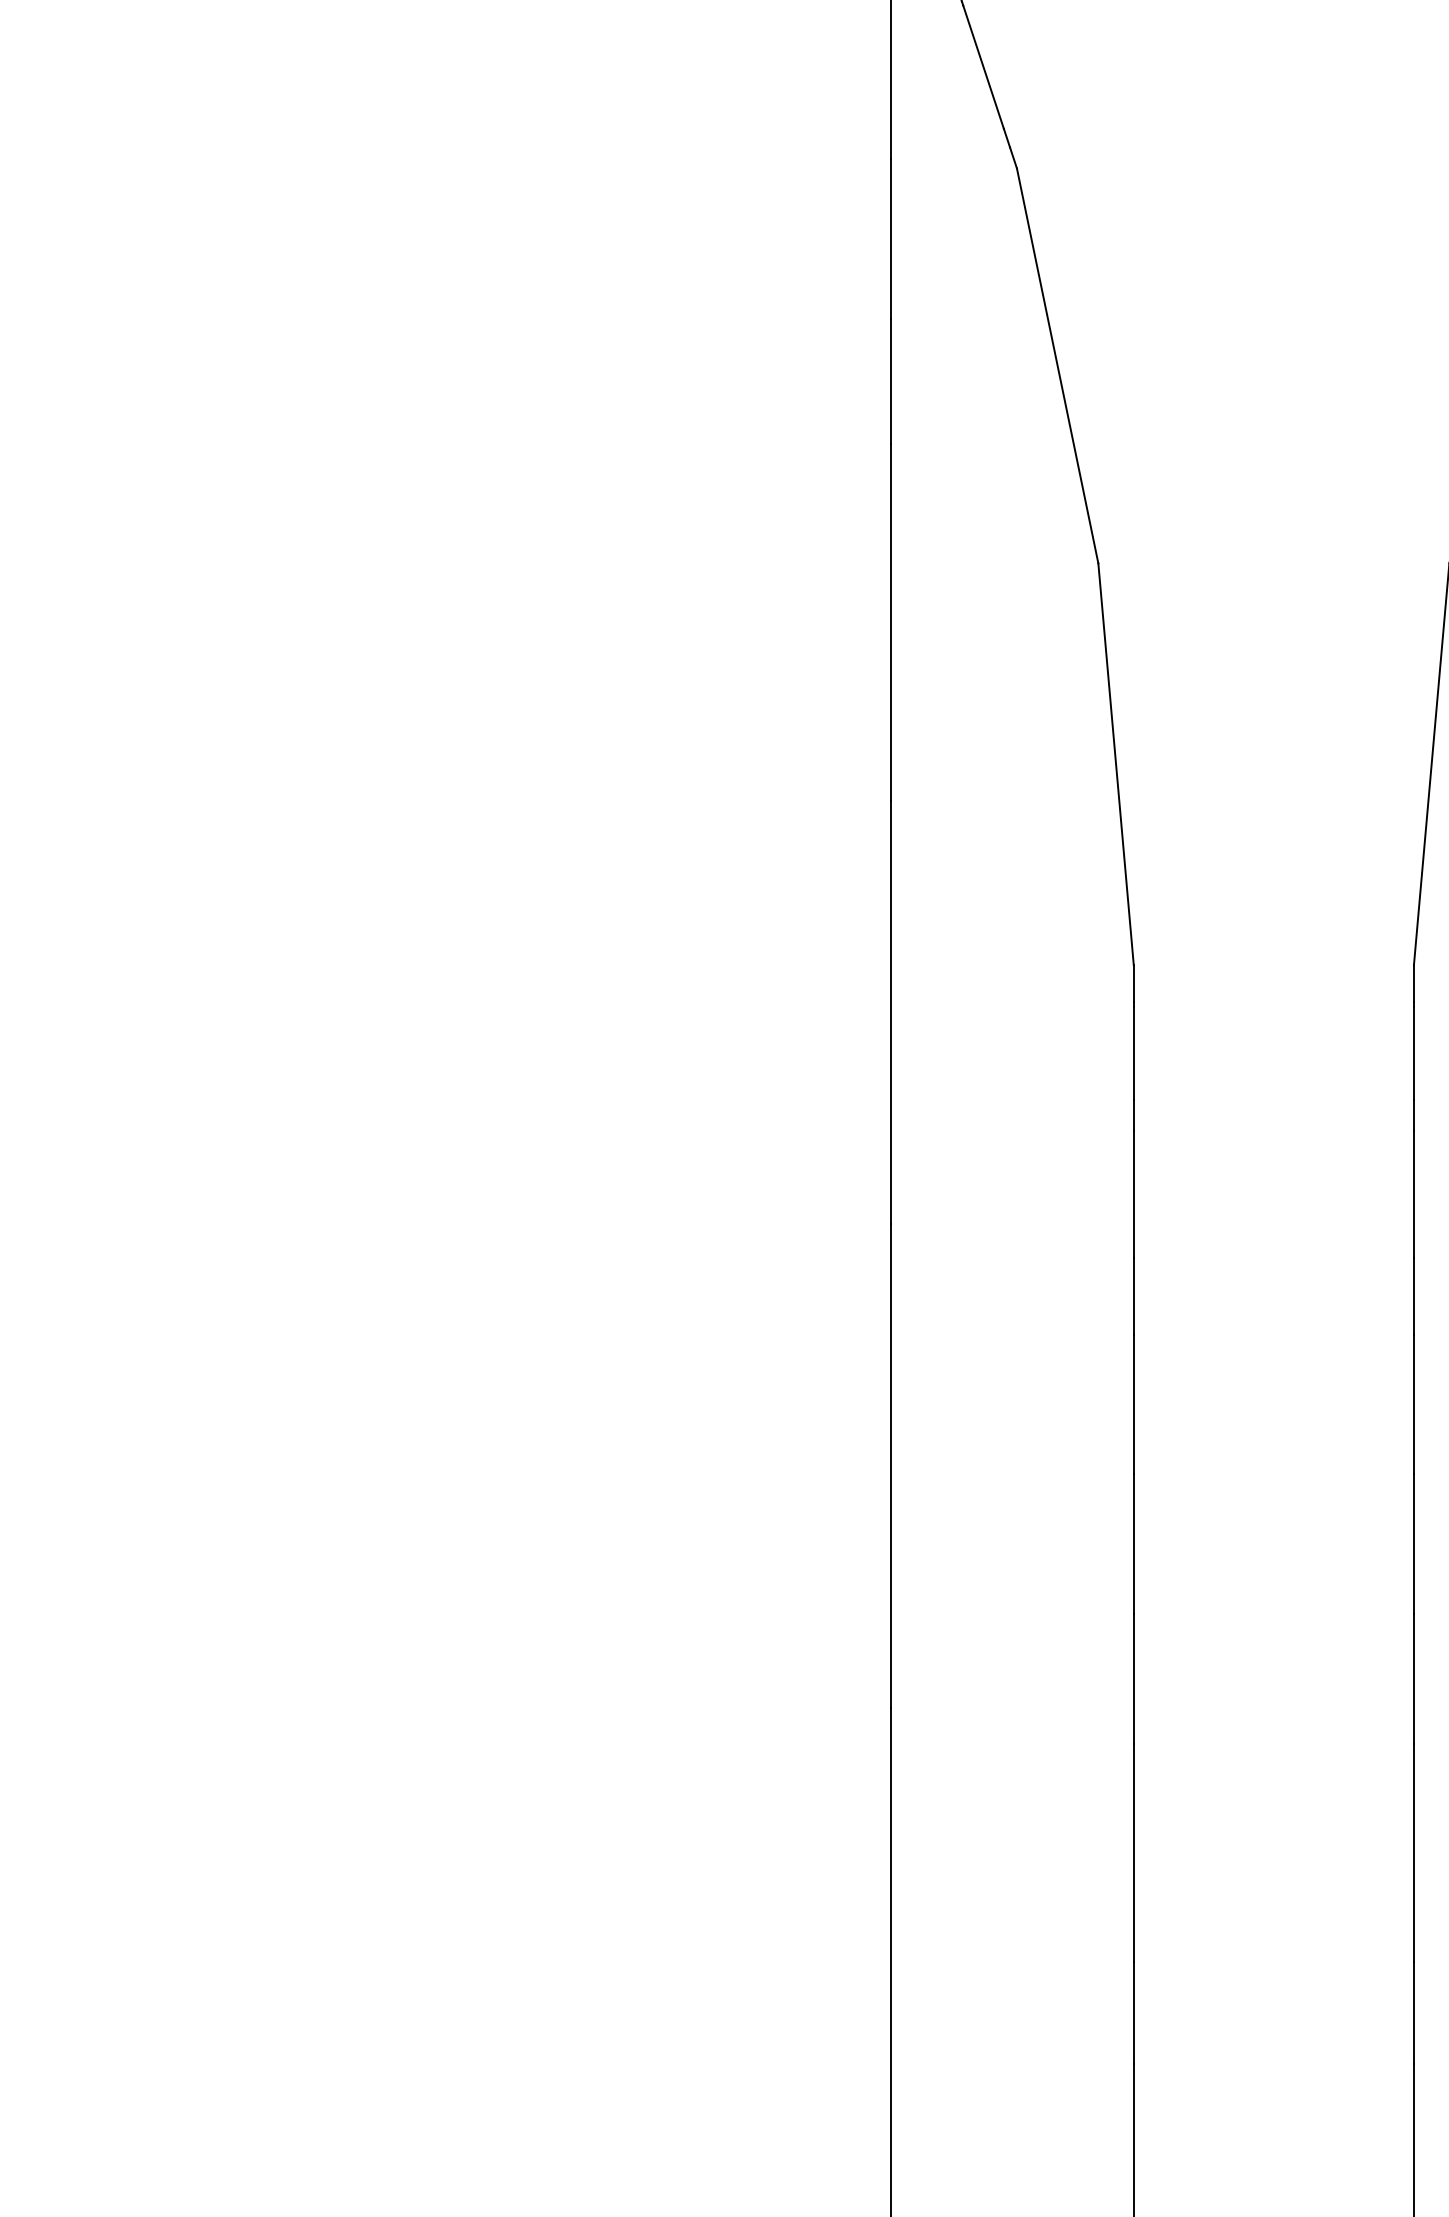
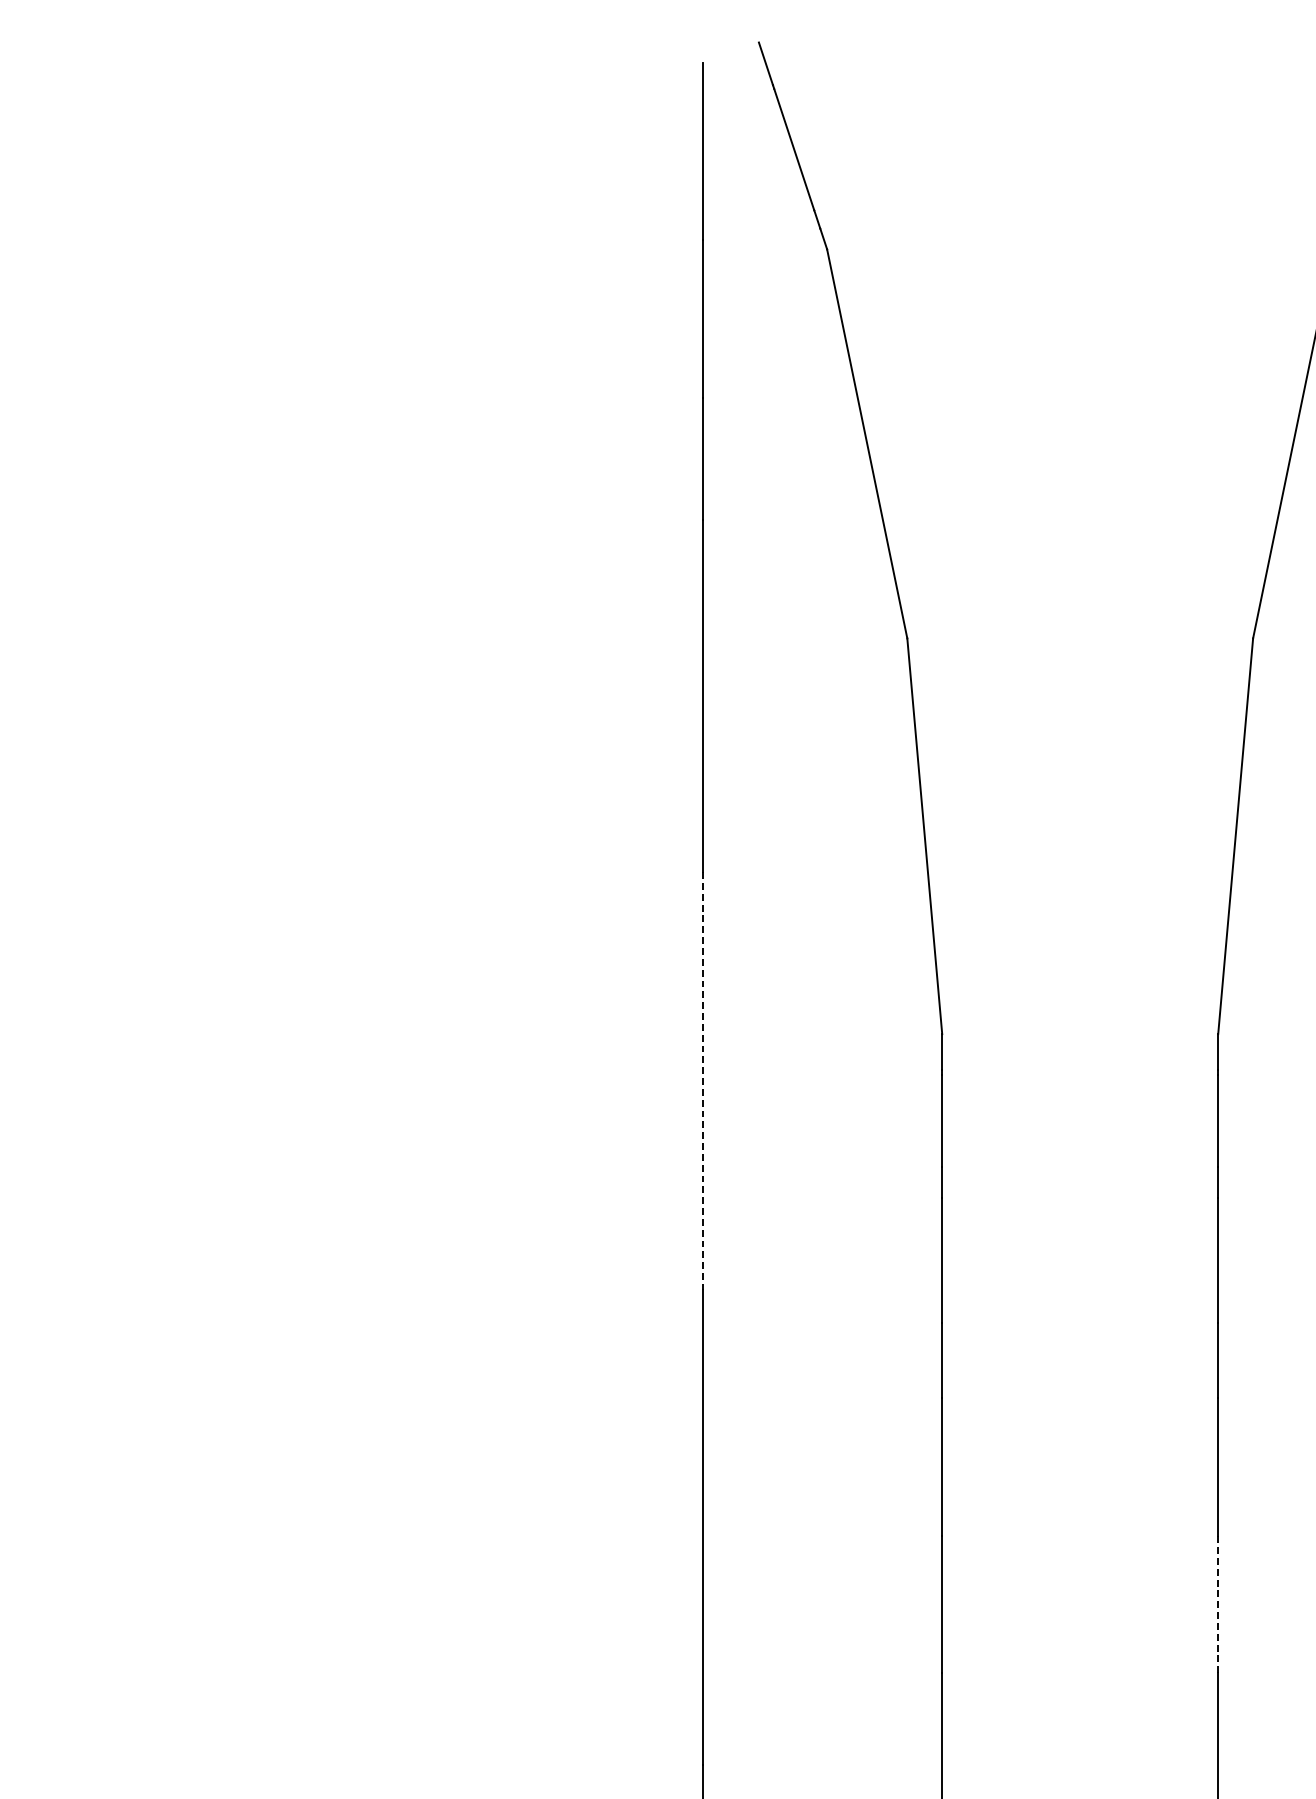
line: (890, 1012) -> (702, 1080), solid -> dashed
line: (1413, 1544) -> (1217, 1604), solid -> dashed

